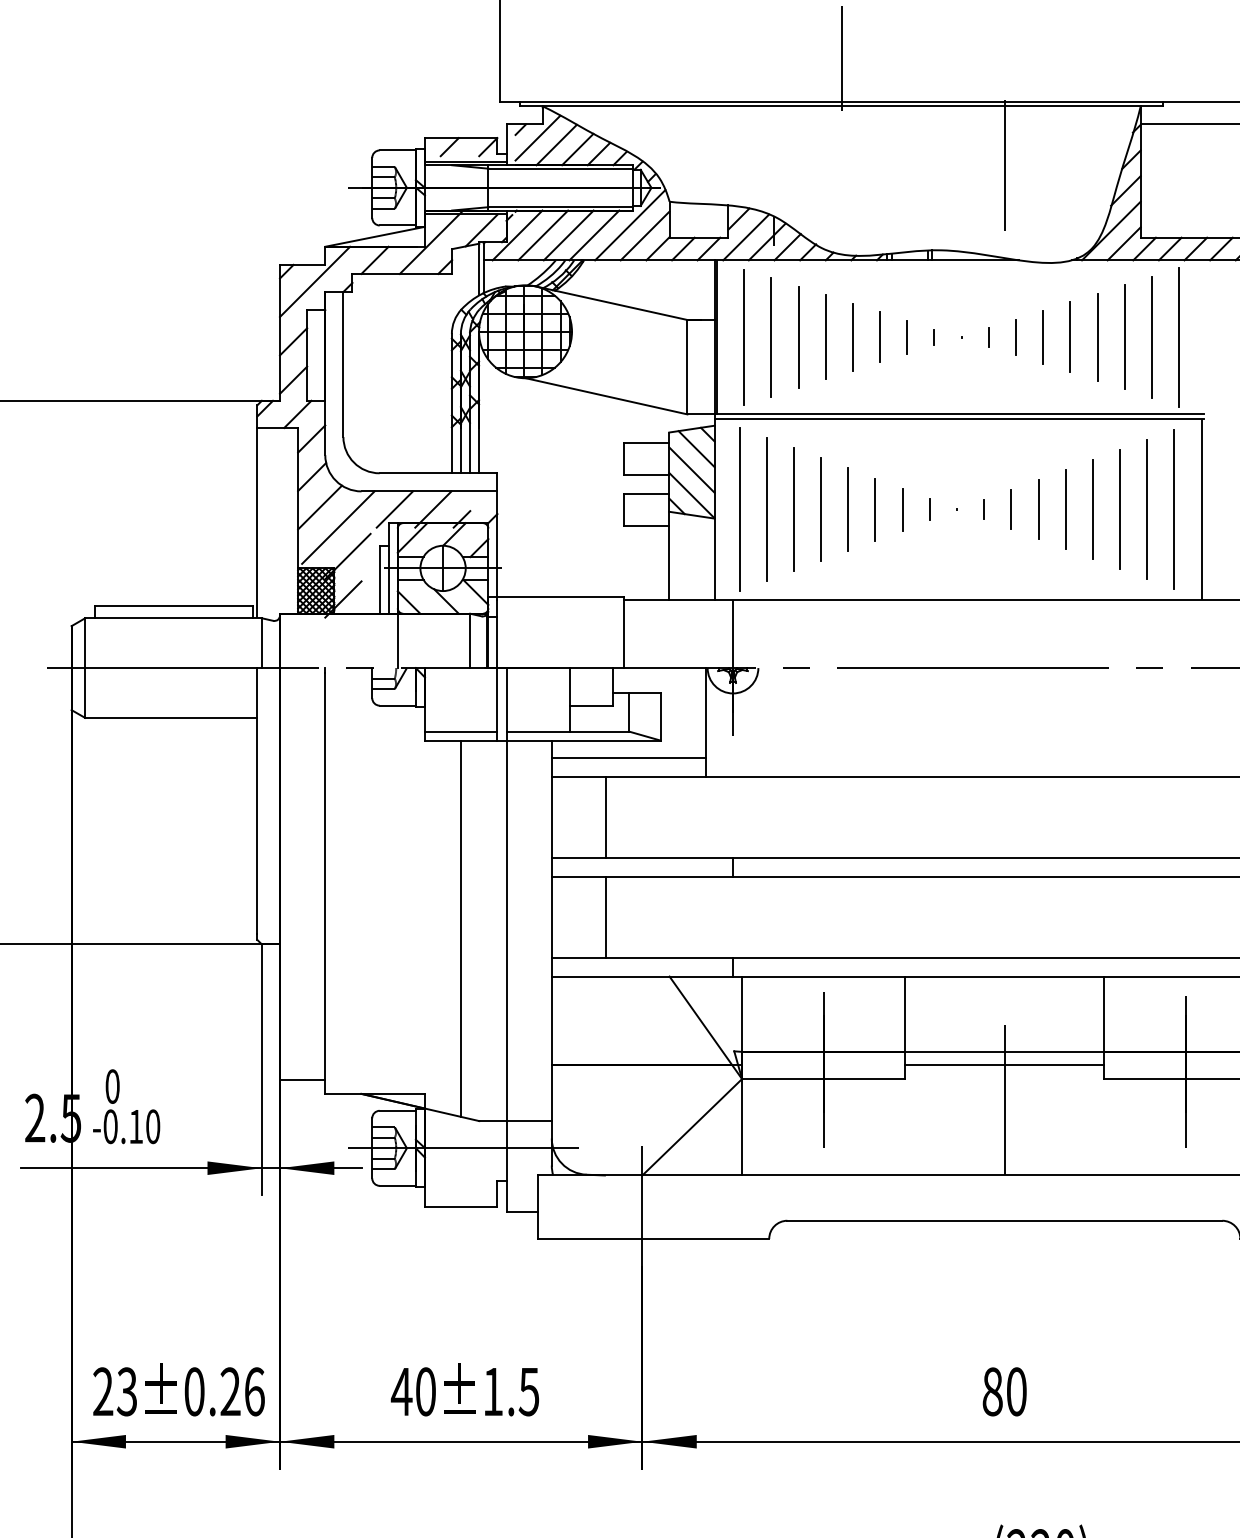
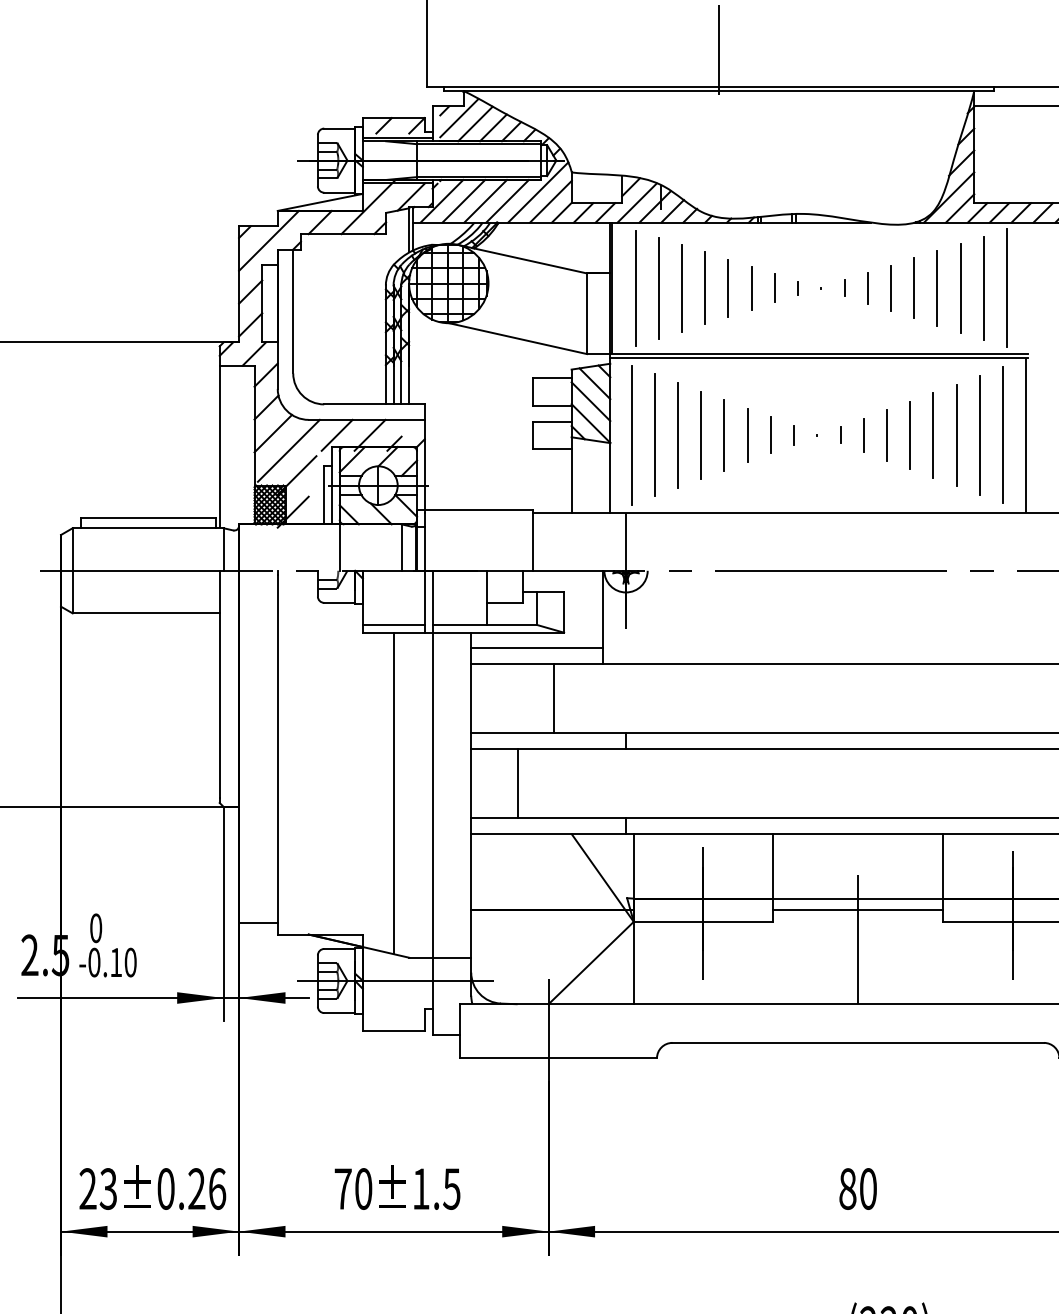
line: (1004, 164) -> (857, 140), removed
line: (606, 817) -> (553, 698), moved
text: (401, 1391) -> (342, 1188), 40 -> 70

